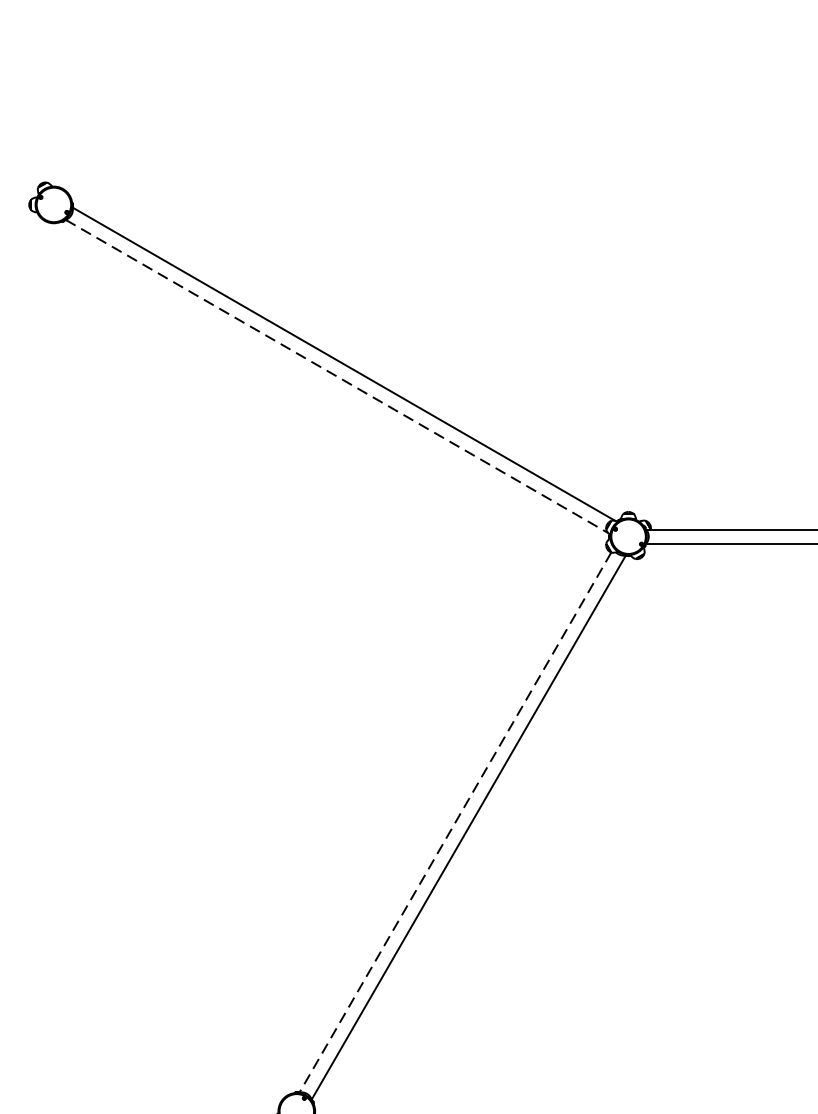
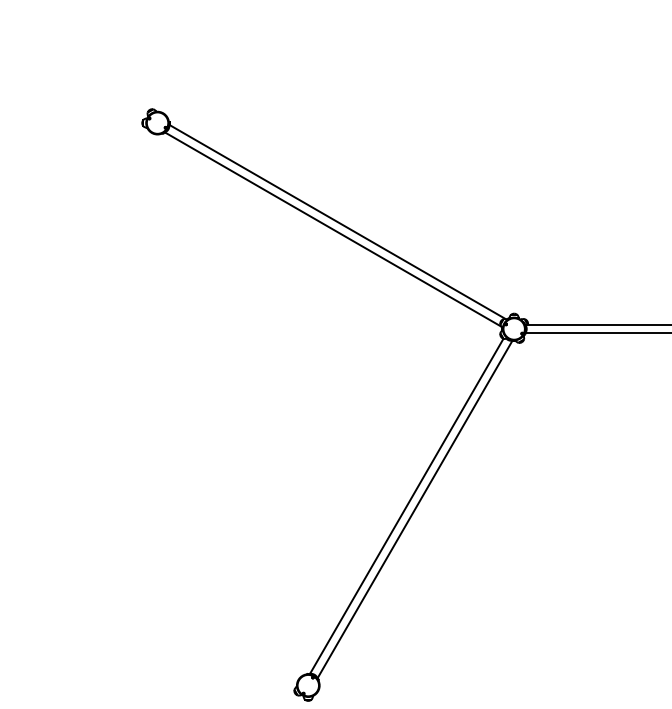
line: (337, 376) -> (333, 229), dashed -> solid
line: (455, 822) -> (406, 506), dashed -> solid

